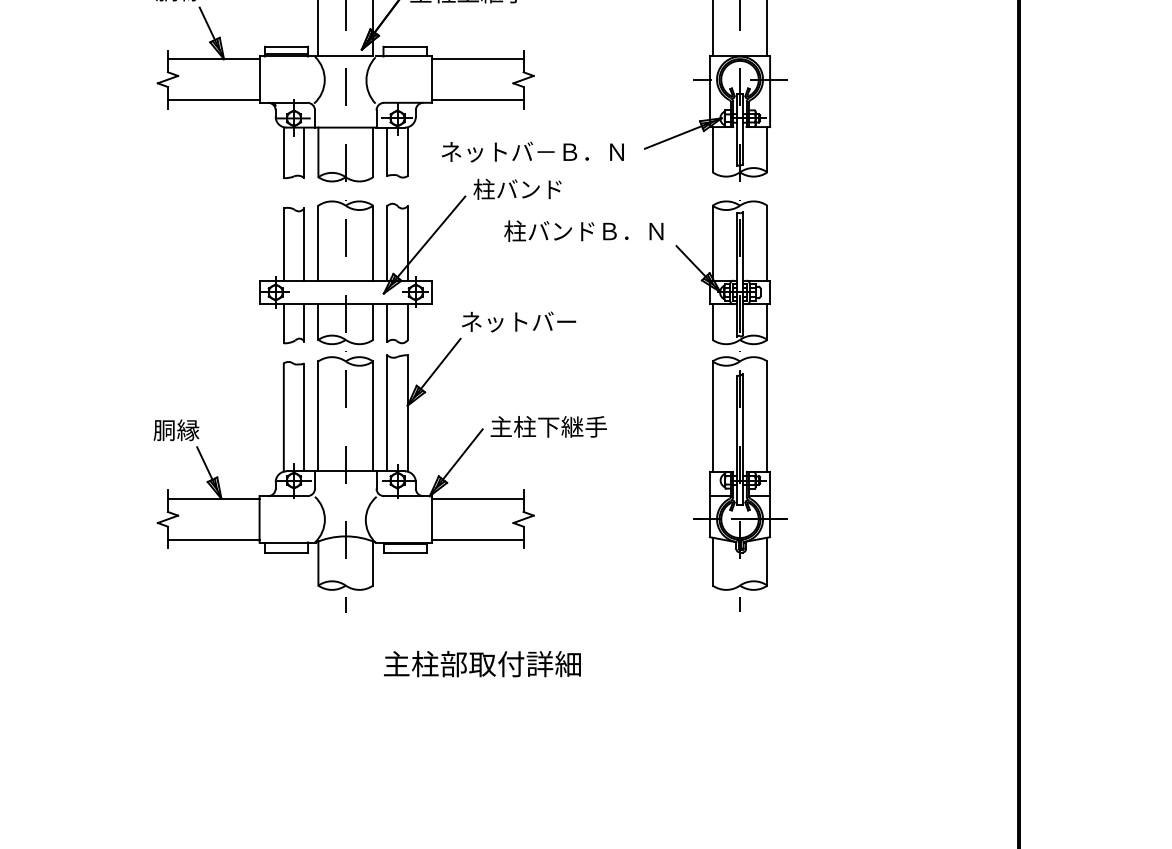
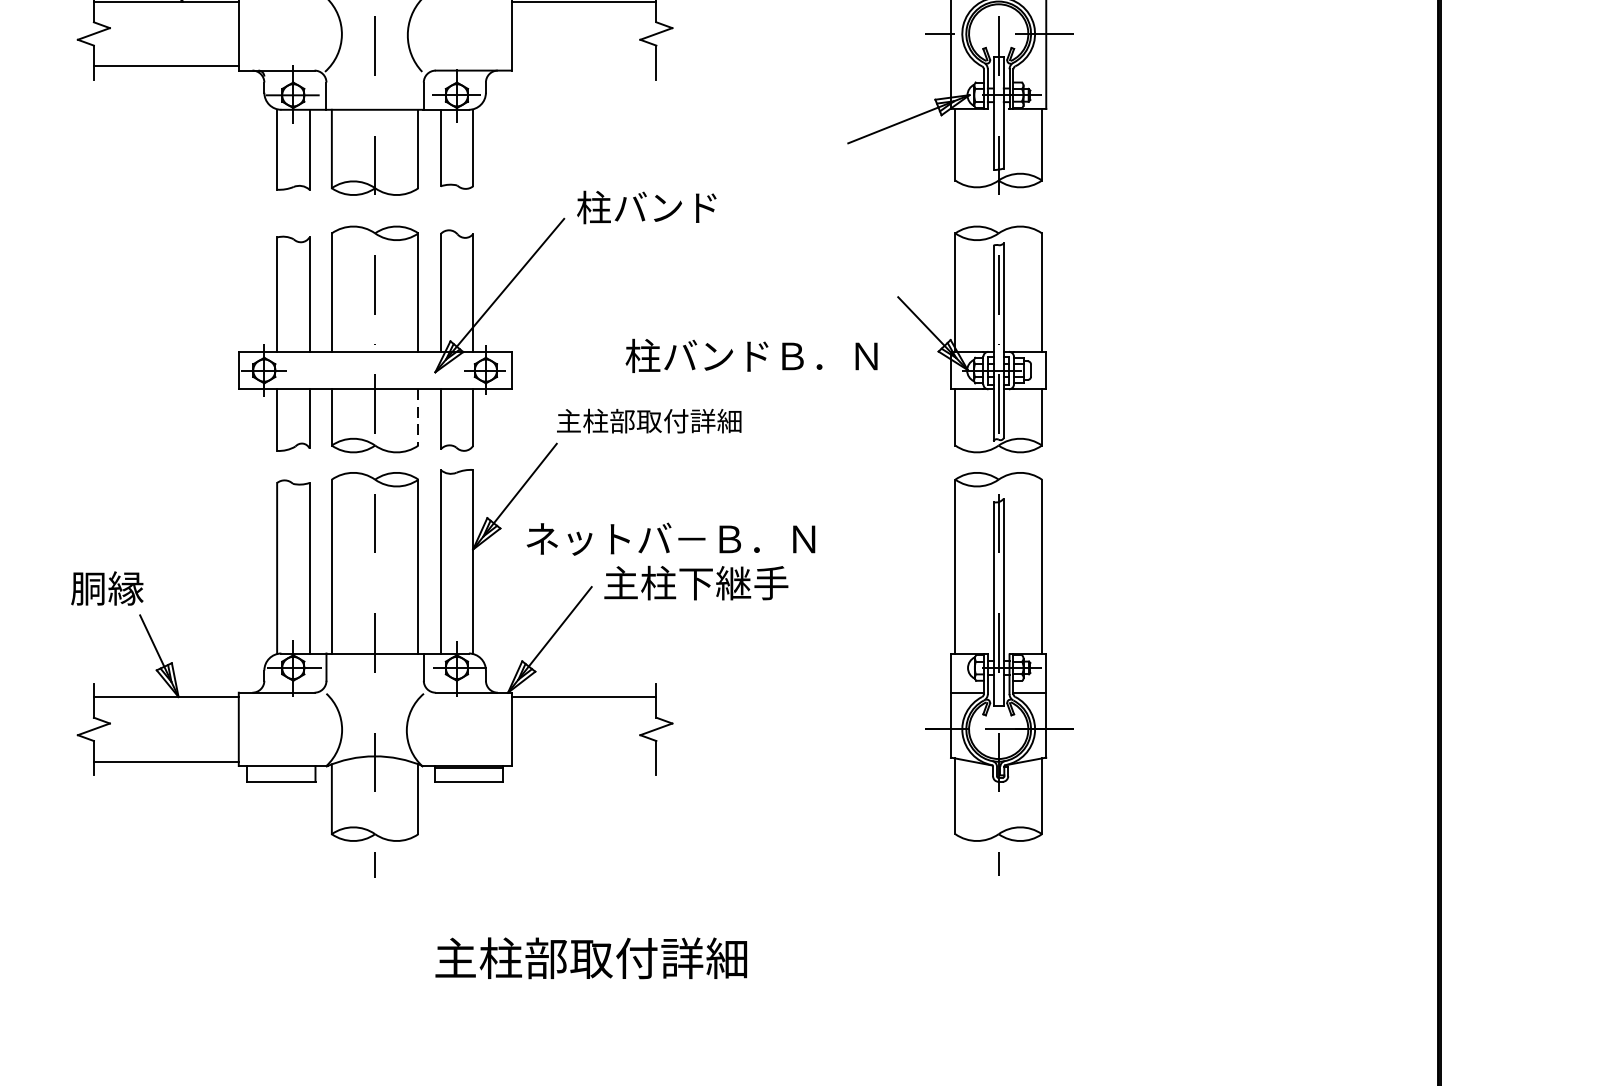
line: (477, 100) -> (583, 66), removed
text: (532, 151) -> (670, 538), moved
text: (583, 230) -> (751, 354), moved
text: (518, 321) -> (648, 416), ネットバー -> 主柱部取付詳細
line: (373, 322) -> (418, 418), solid -> dashed
line: (477, 539) -> (583, 761), removed

